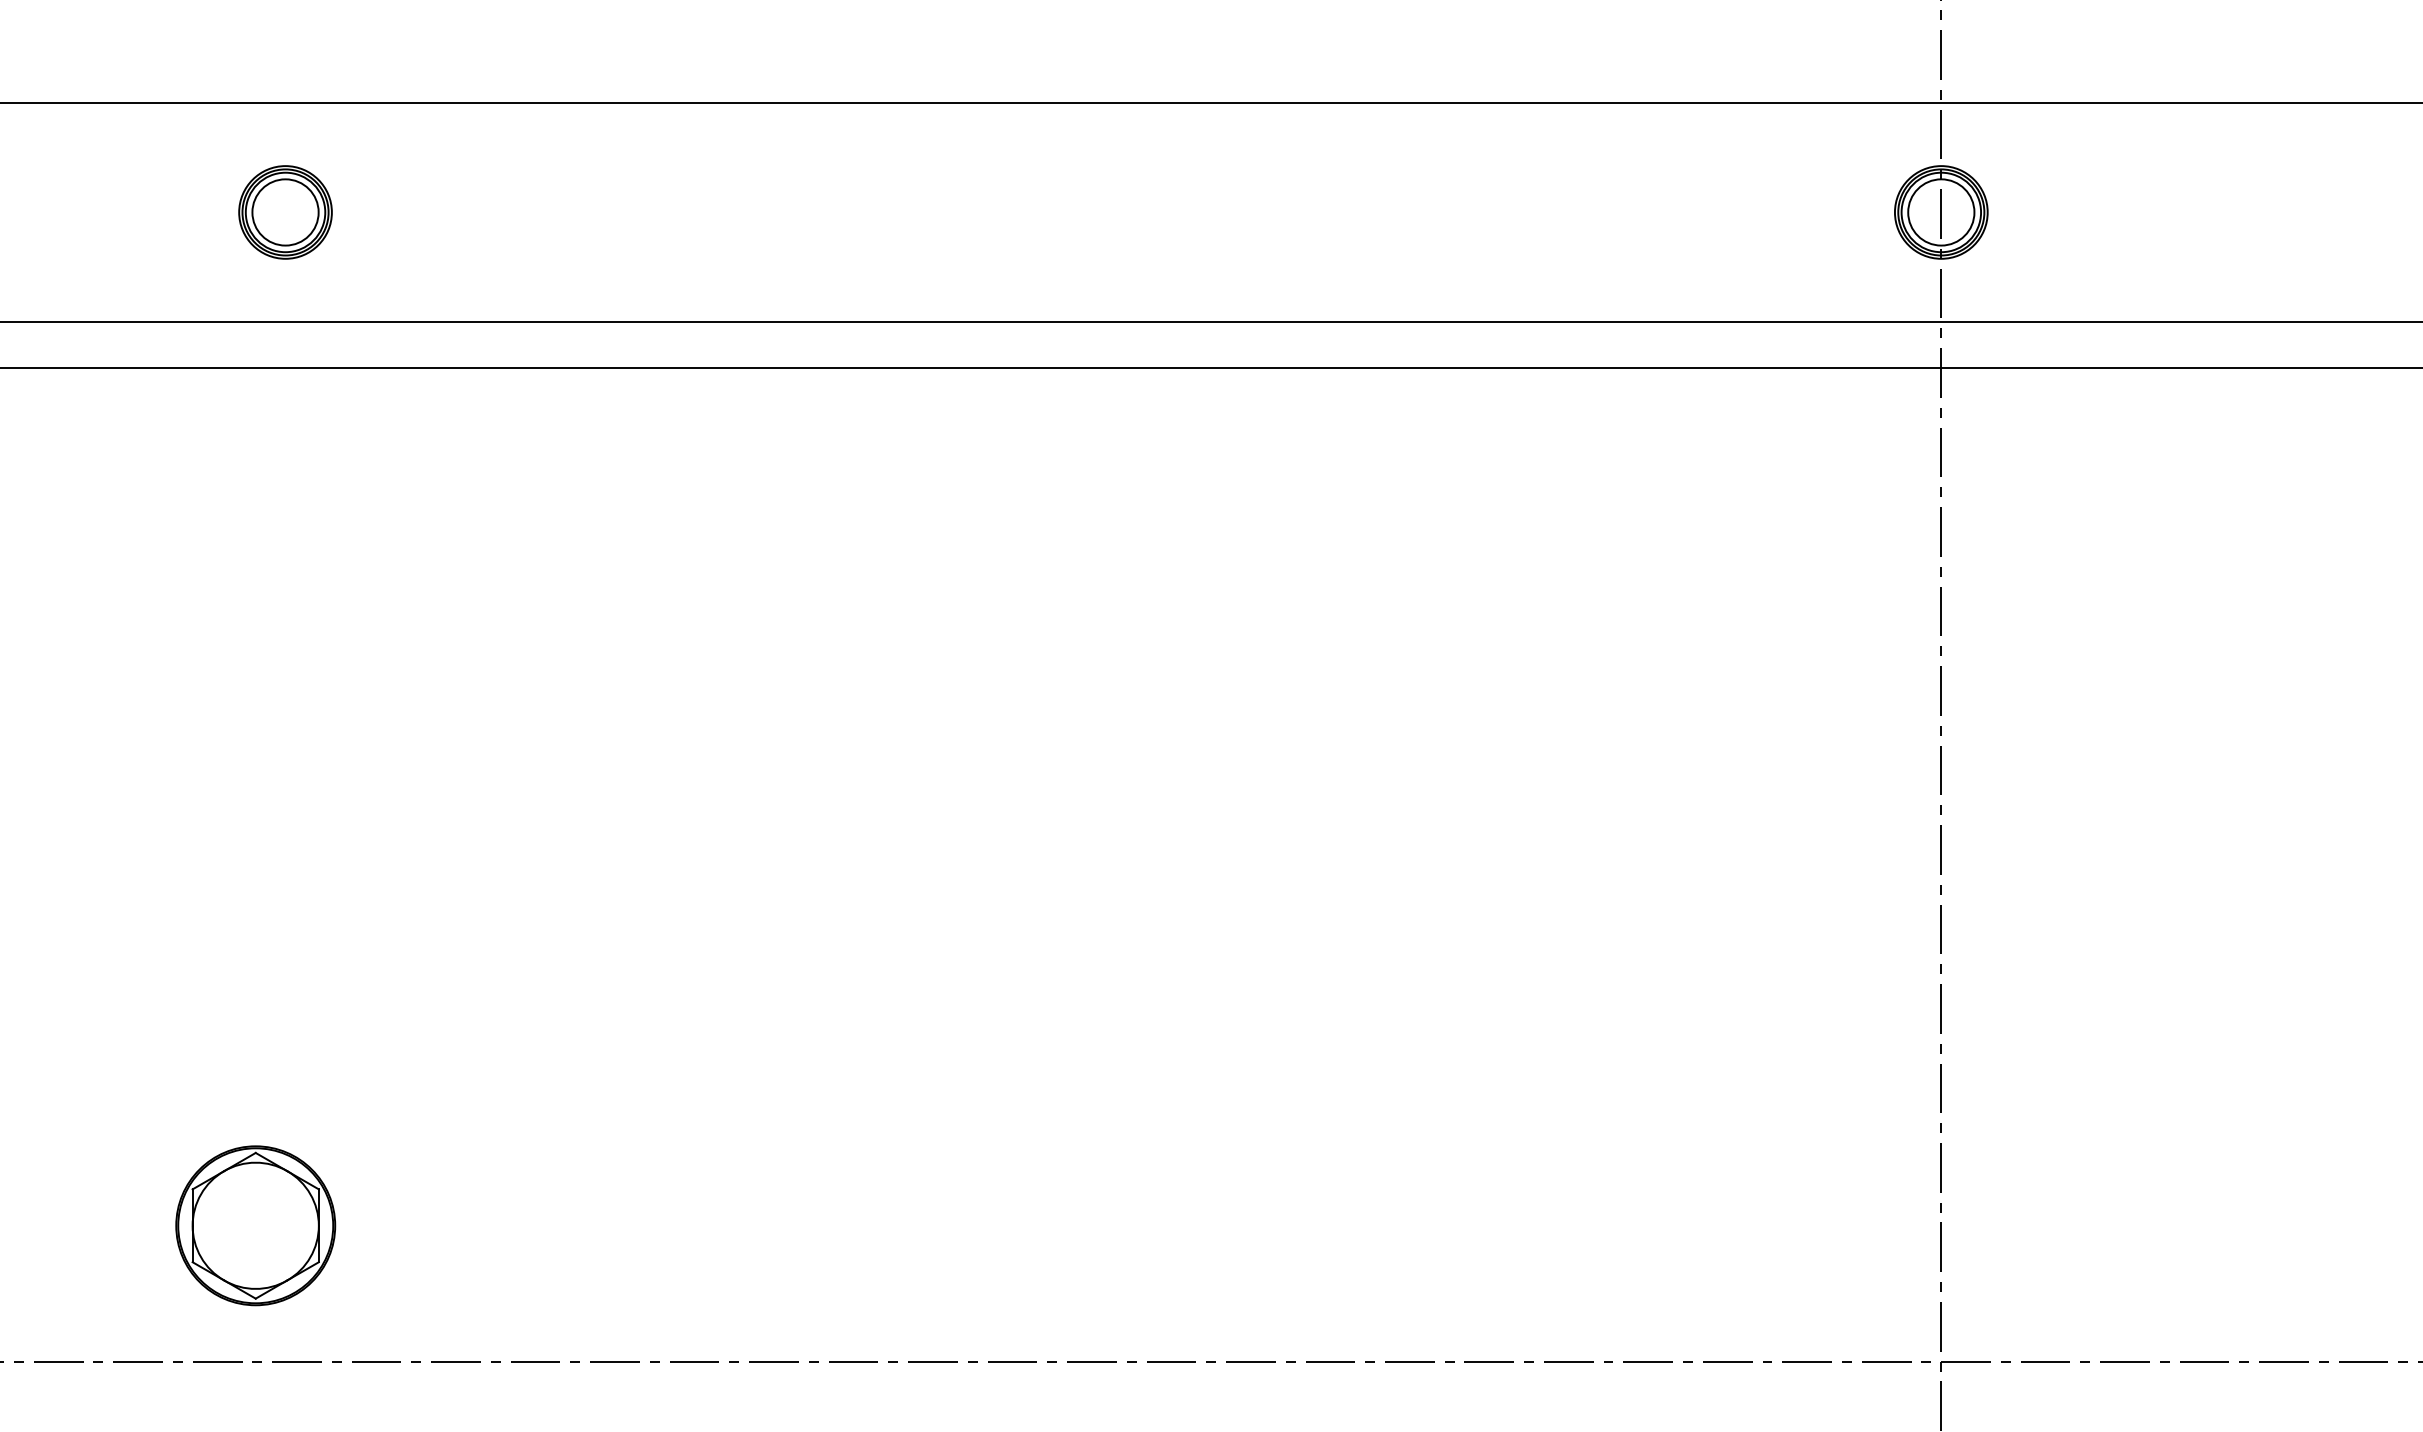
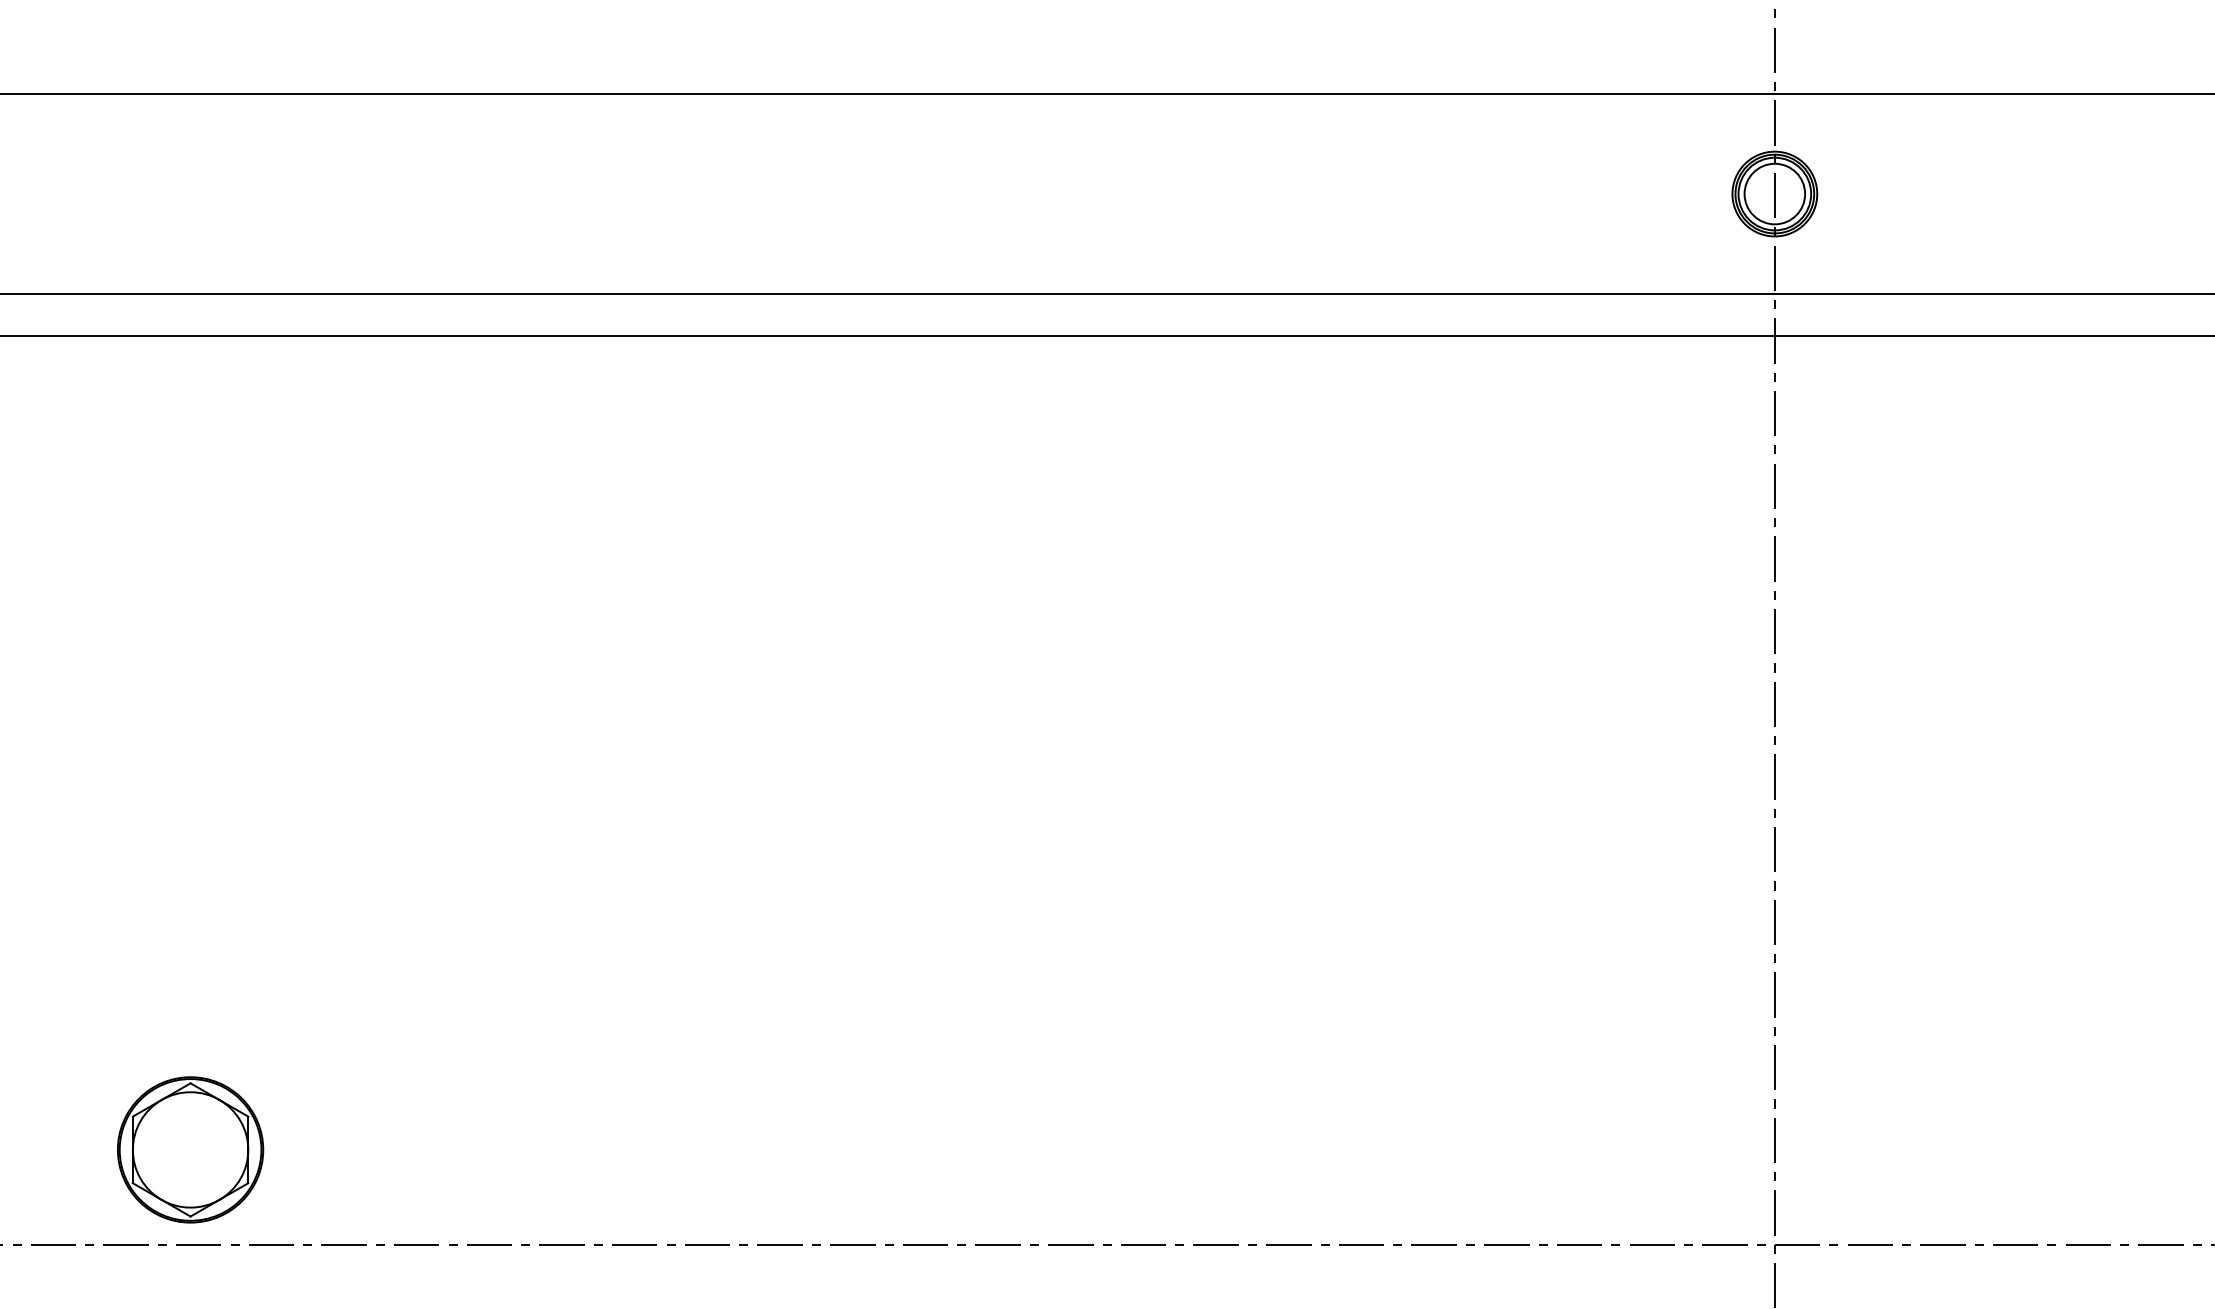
part: (285, 212) -> (260, 194), removed
part: (255, 1225) -> (190, 1149), moved

